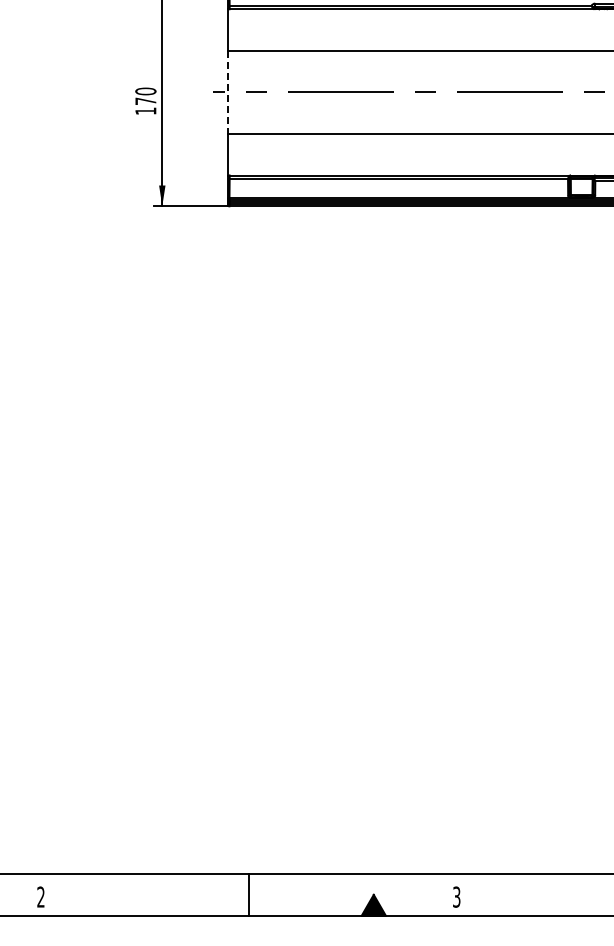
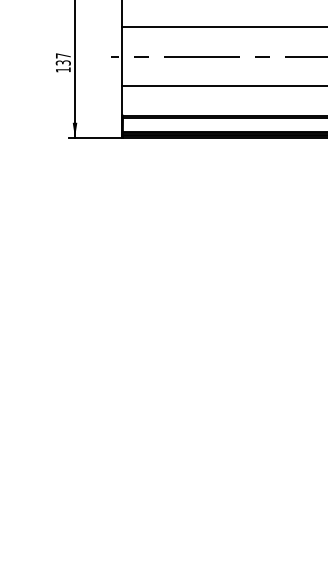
line: (228, 92) -> (122, 56), dashed -> solid
text: (145, 96) -> (63, 59), 170 -> 137

